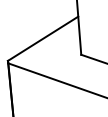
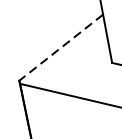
line: (43, 38) -> (61, 47), solid -> dashed

